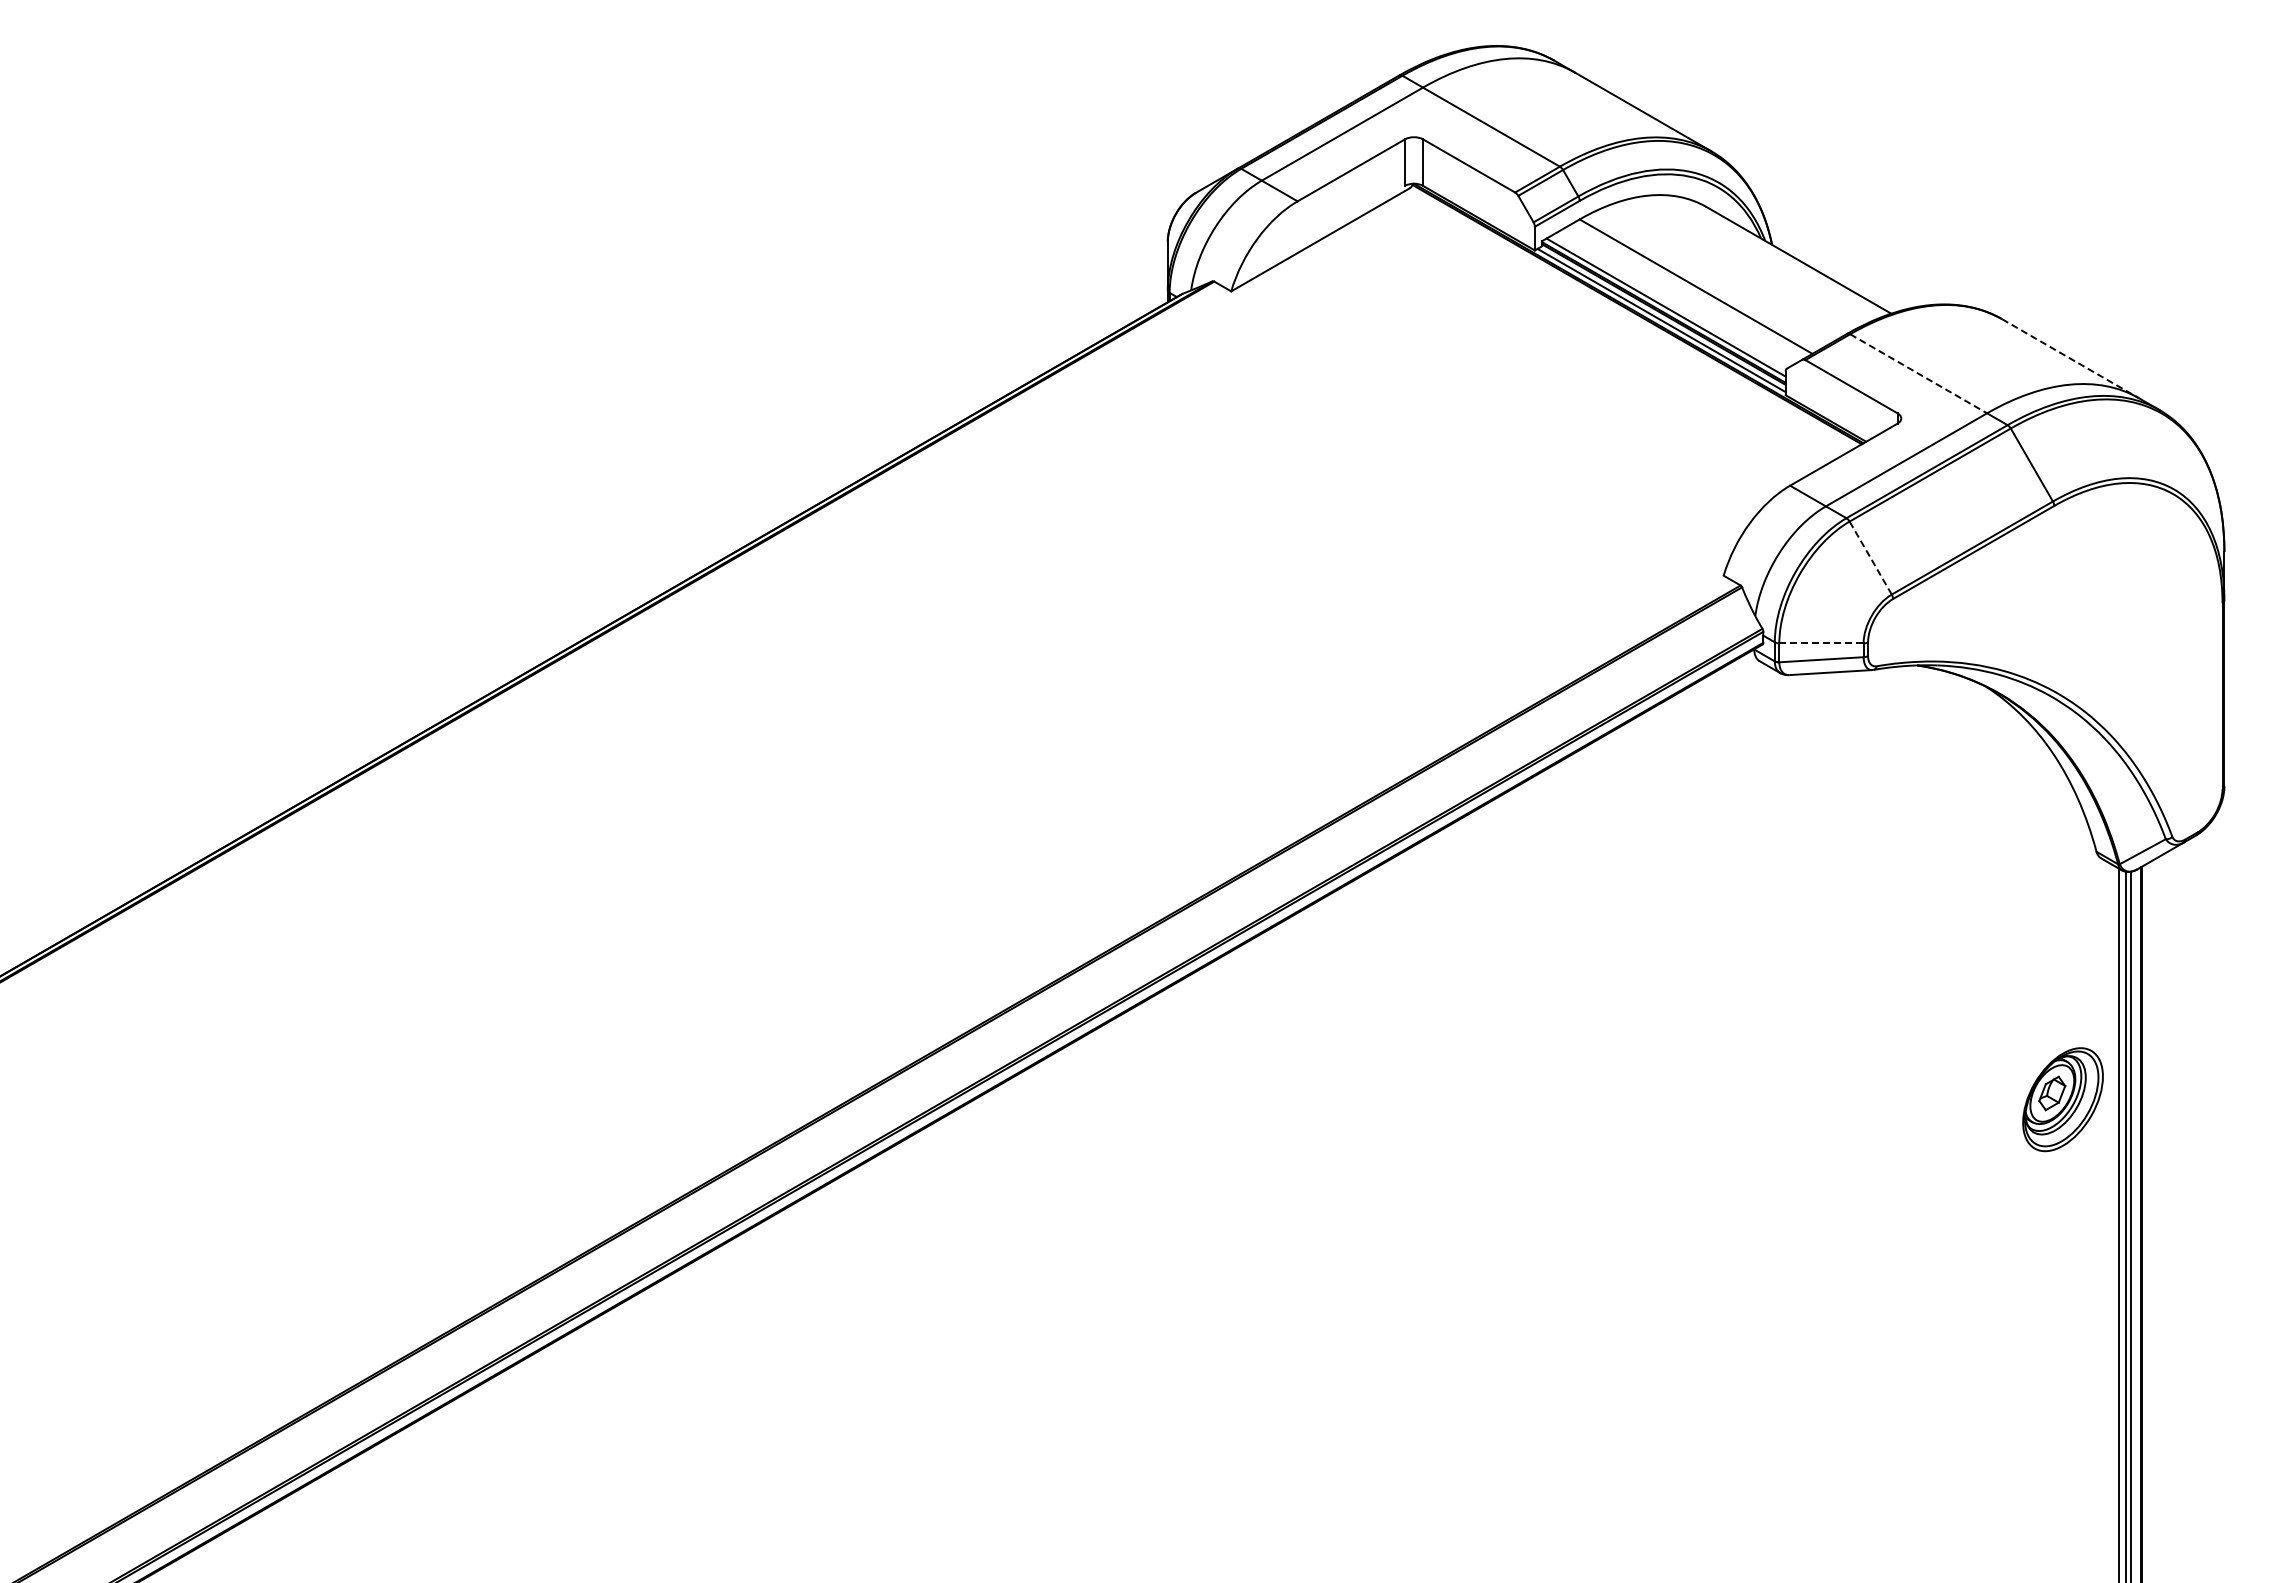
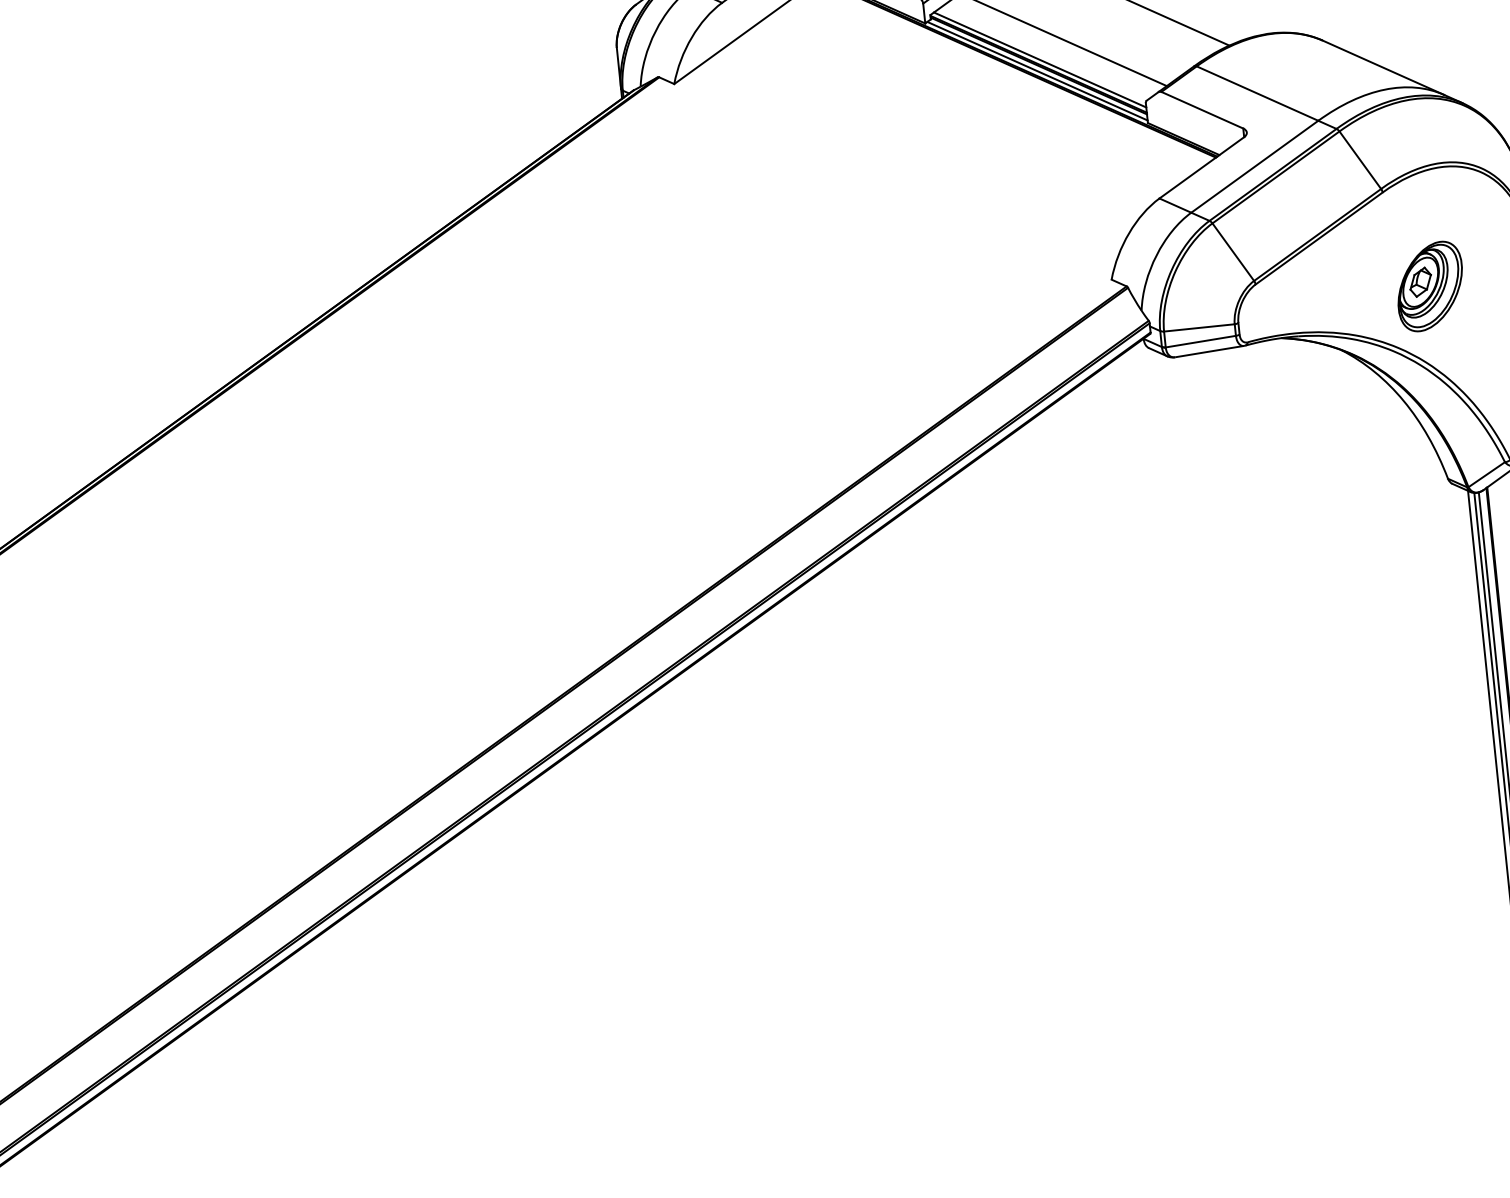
line: (2071, 358) -> (1384, 67), dashed -> solid
line: (1919, 374) -> (1258, 94), dashed -> solid
line: (1870, 557) -> (1233, 251), dashed -> solid
line: (1821, 643) -> (1199, 328), dashed -> solid
part: (2062, 1099) -> (1429, 286), moved

